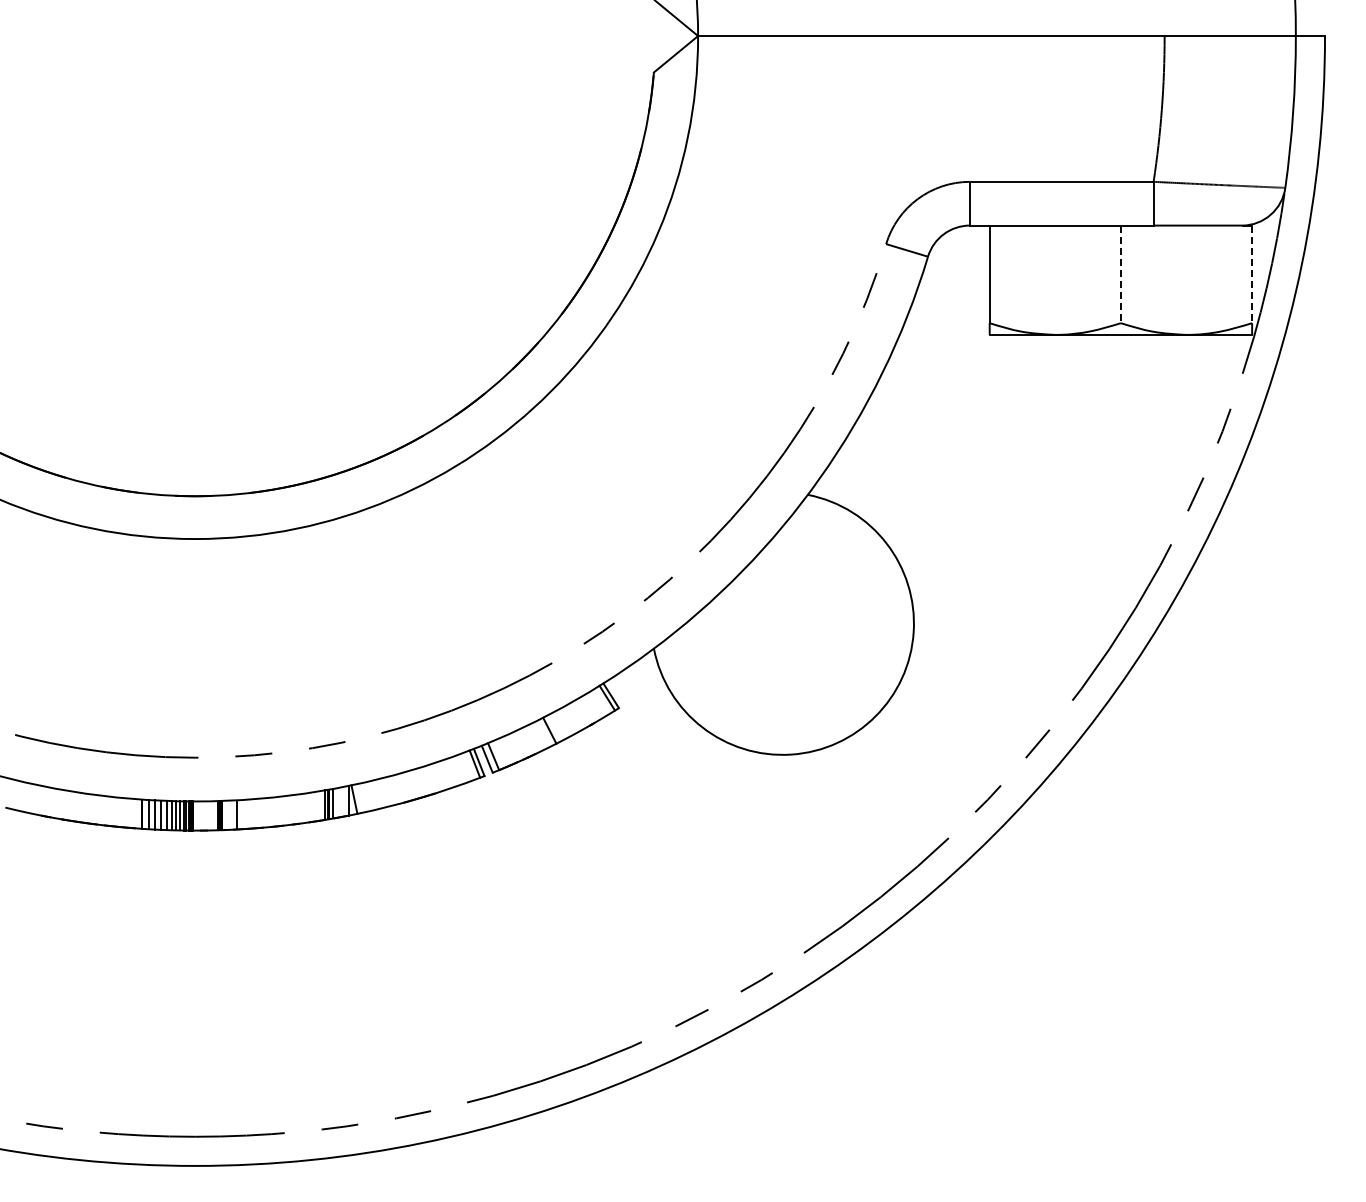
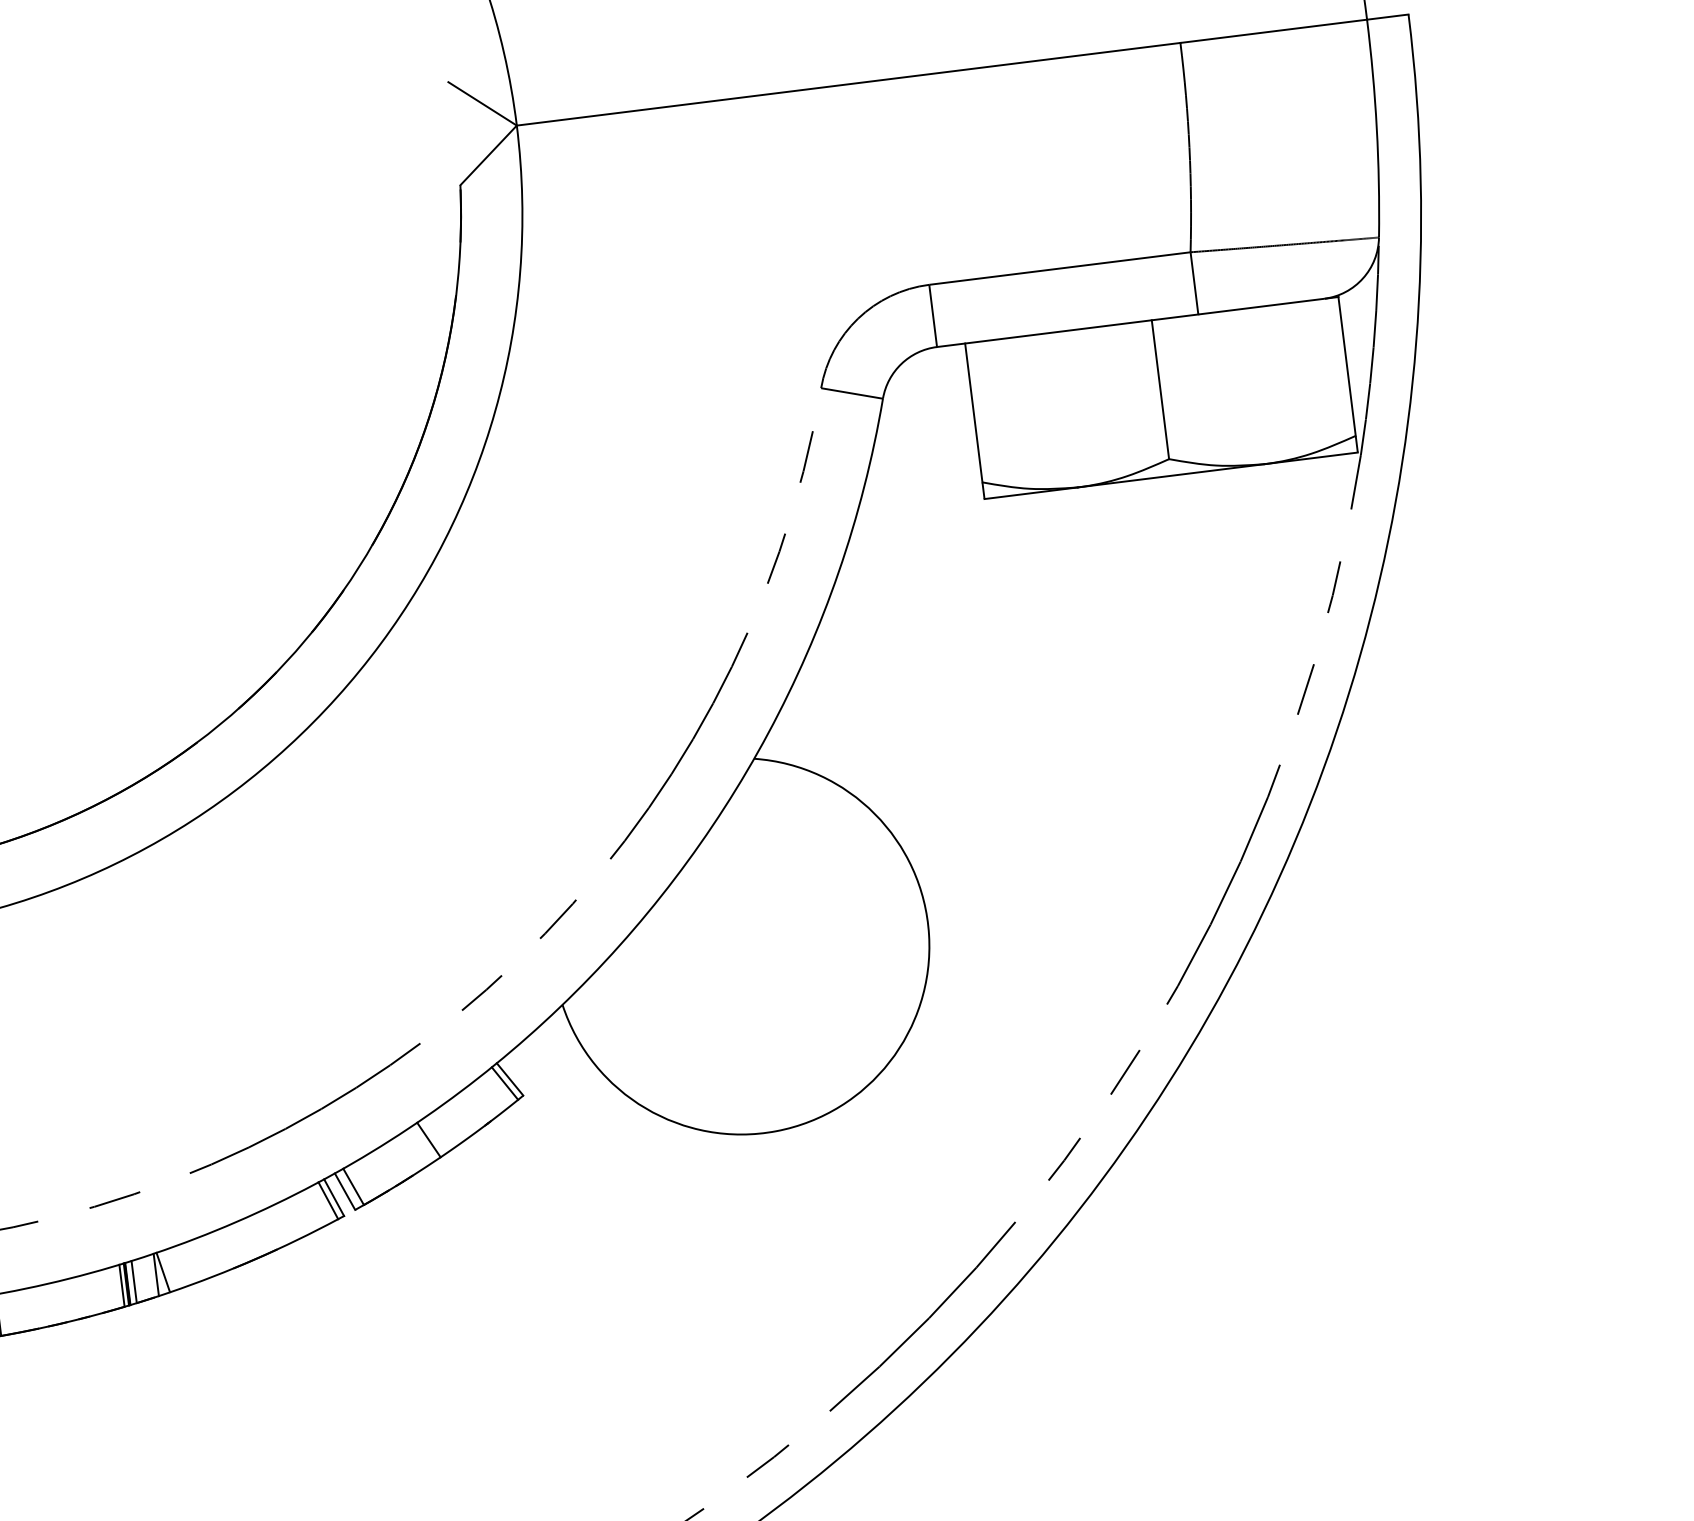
line: (1120, 274) -> (1159, 389), dashed -> solid
line: (1252, 274) -> (1347, 366), dashed -> solid

